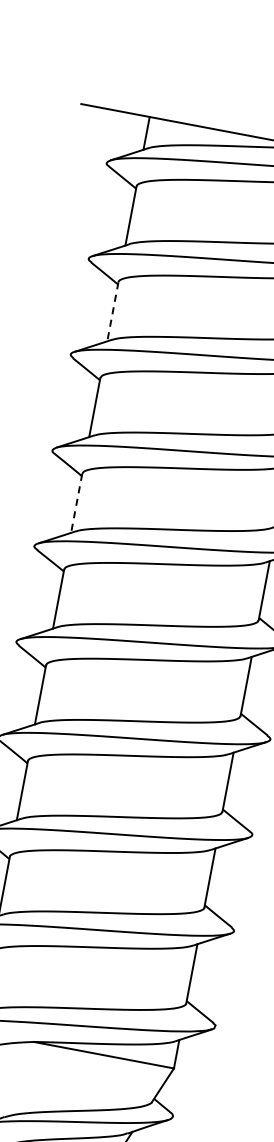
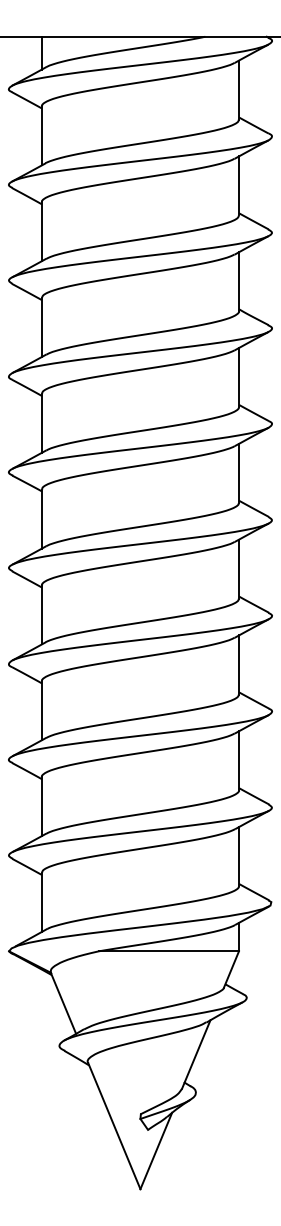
line: (112, 311) -> (41, 231), dashed -> solid
line: (76, 503) -> (41, 423), dashed -> solid

